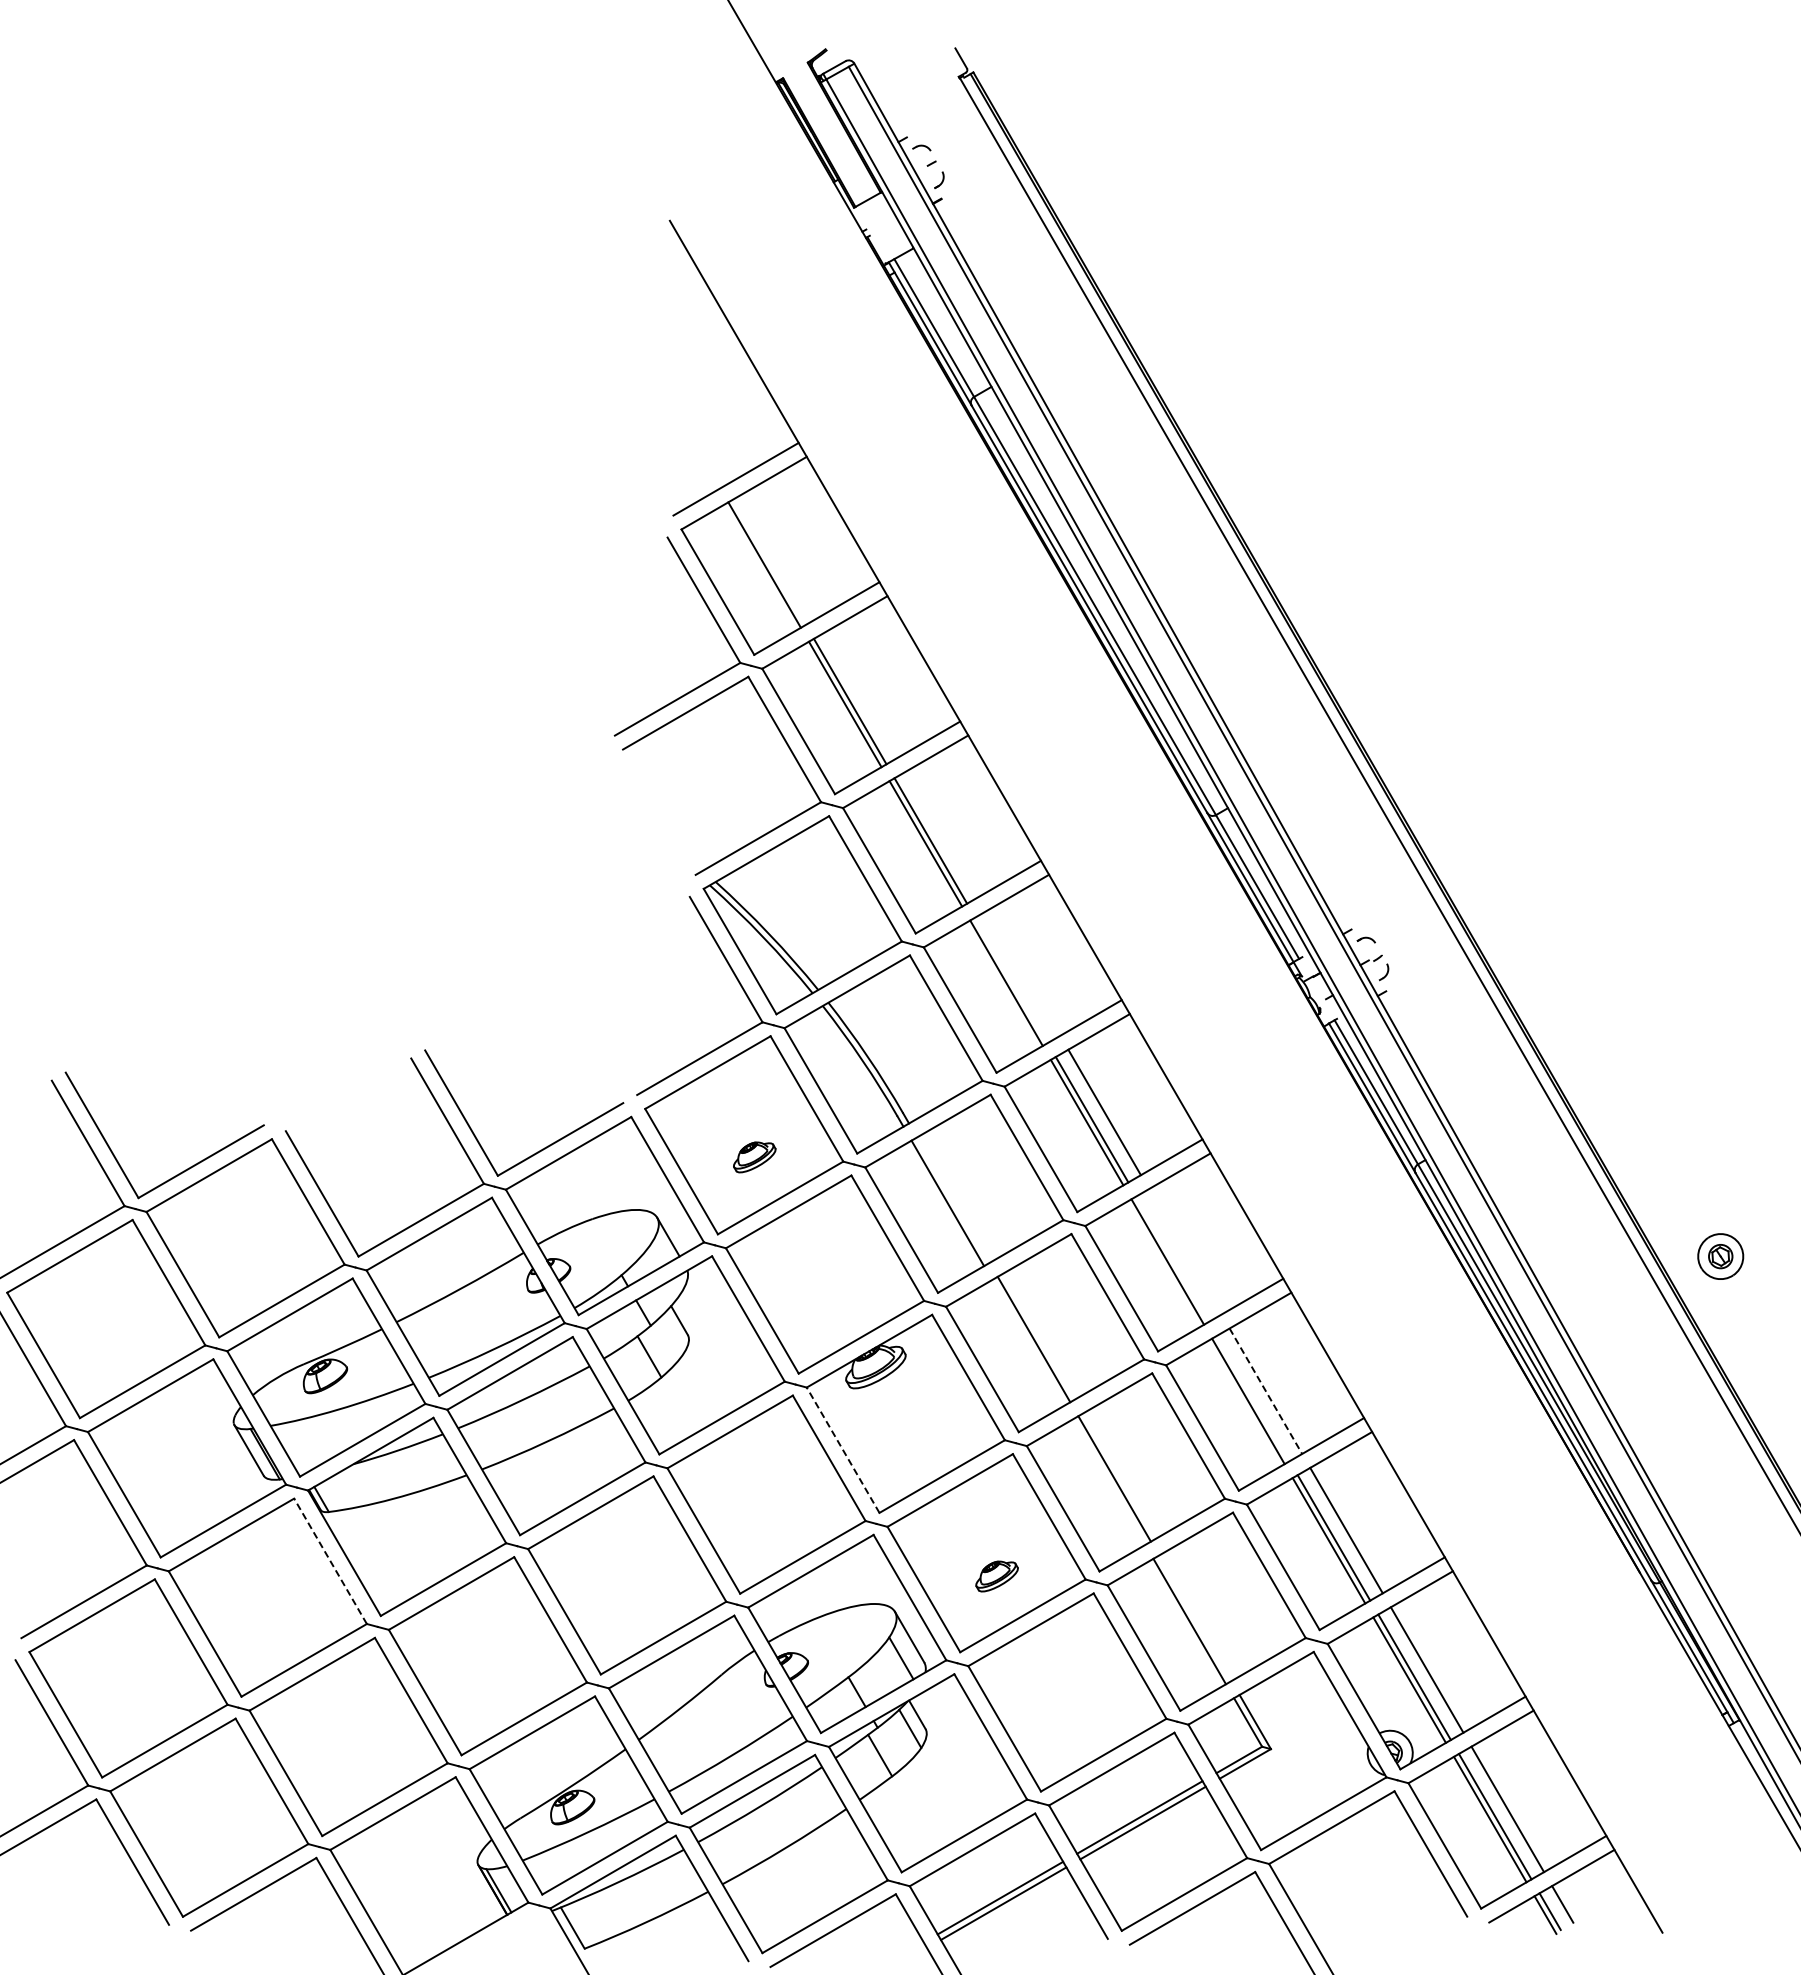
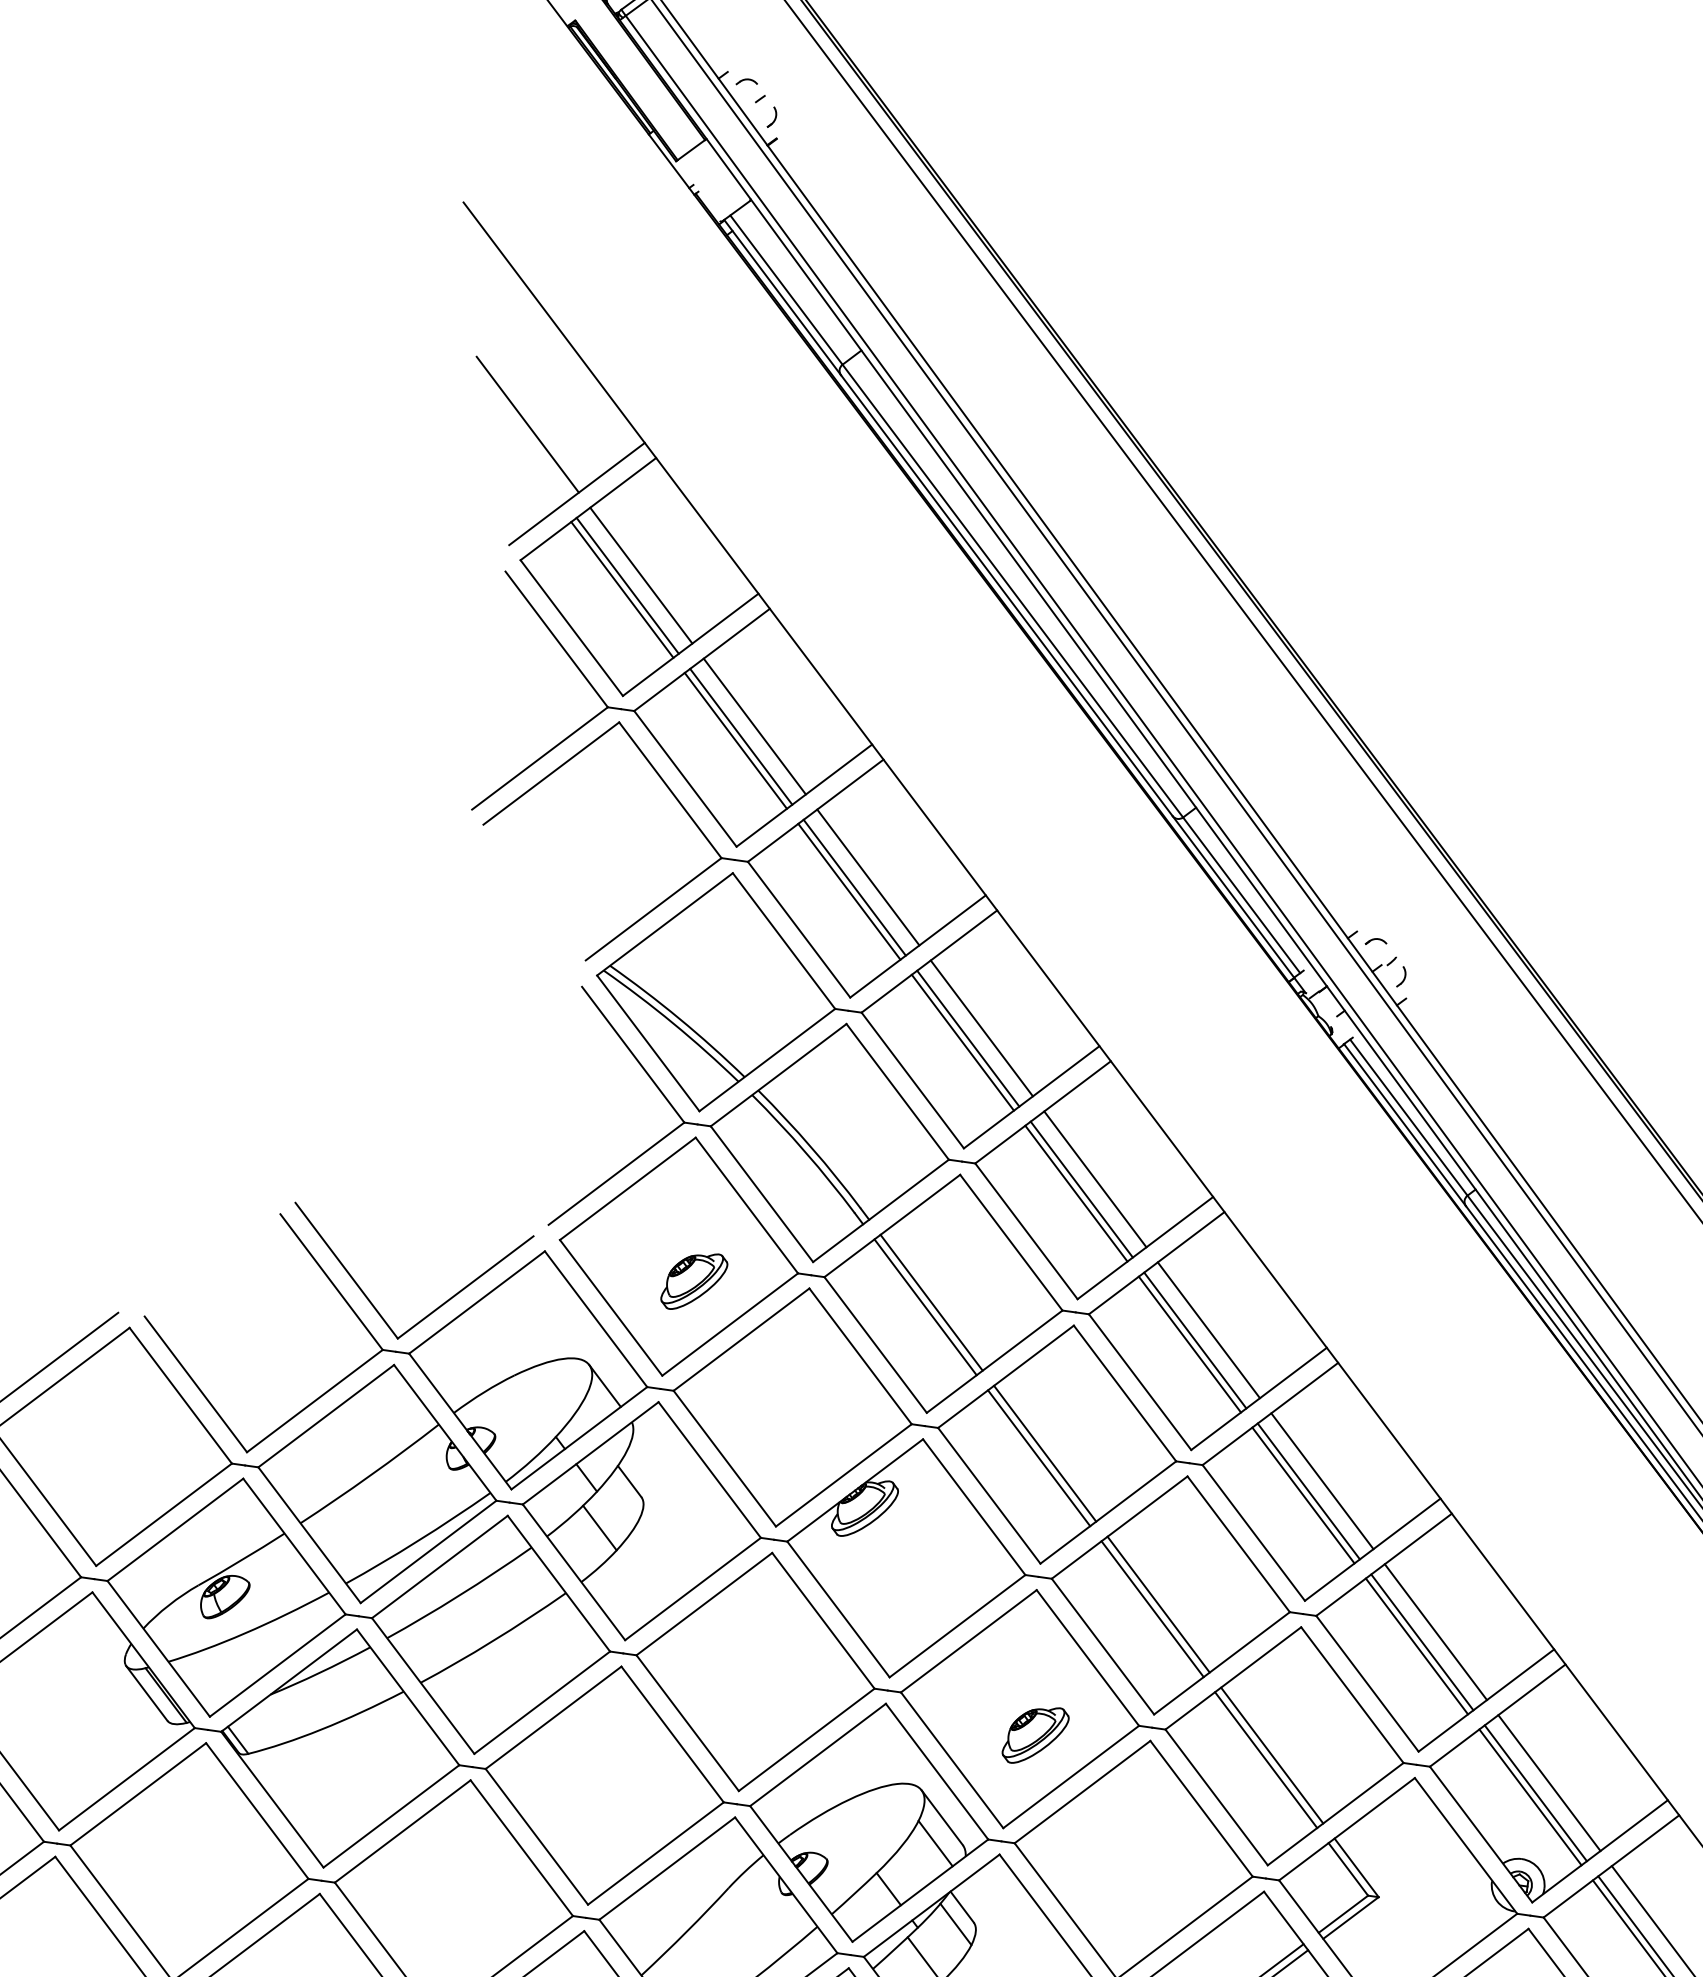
line: (701, 415) -> (527, 424), added
line: (781, 554) -> (640, 575), added
line: (769, 561) -> (627, 585), added
line: (862, 694) -> (754, 726), added
line: (943, 833) -> (868, 877), added
line: (1023, 972) -> (981, 1027), added
line: (1011, 980) -> (968, 1038), added
part: (754, 1157) -> (694, 1281), size x1.43
line: (953, 1199) -> (931, 1301), added
line: (1184, 1251) -> (1207, 1329), added
line: (1172, 1258) -> (1194, 1339), added
line: (1028, 1342) -> (1039, 1457), added
line: (1266, 1391) -> (1323, 1481), dashed -> solid
line: (1253, 1398) -> (1308, 1491), added
line: (842, 1449) -> (837, 1608), dashed -> solid
line: (1108, 1481) -> (1151, 1608), added
line: (330, 1560) -> (257, 1810), dashed -> solid
part: (996, 1576) -> (1034, 1734), size x1.43
line: (1195, 1618) -> (1272, 1755), added

